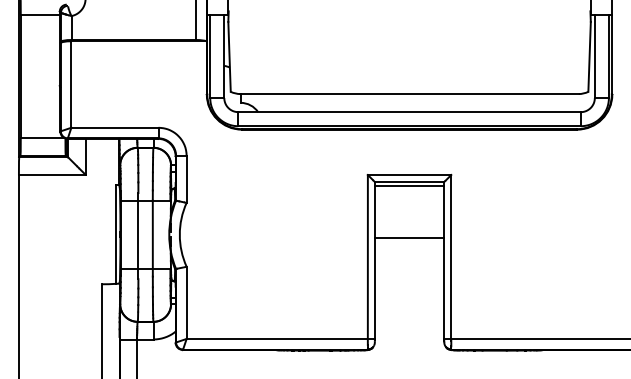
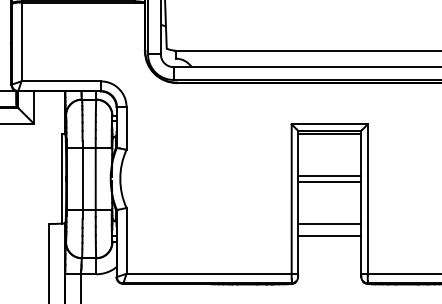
line: (409, 231) -> (329, 175), added
line: (409, 283) -> (329, 223), added
line: (409, 297) -> (329, 236), added

